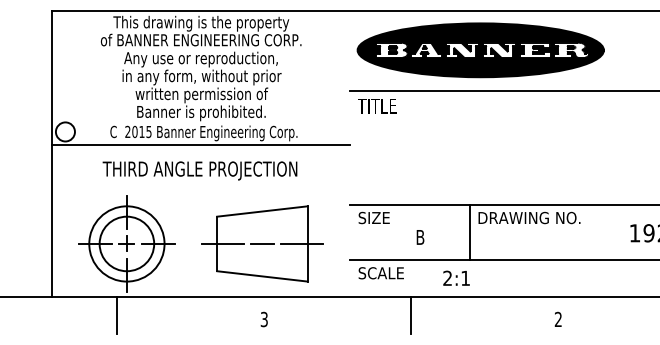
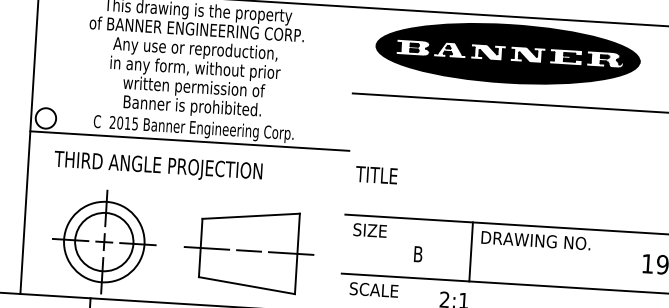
part: (480, 50) -> (507, 53), moved
text: (377, 106) -> (377, 175), moved
text: (199, 170) -> (157, 166), moved

